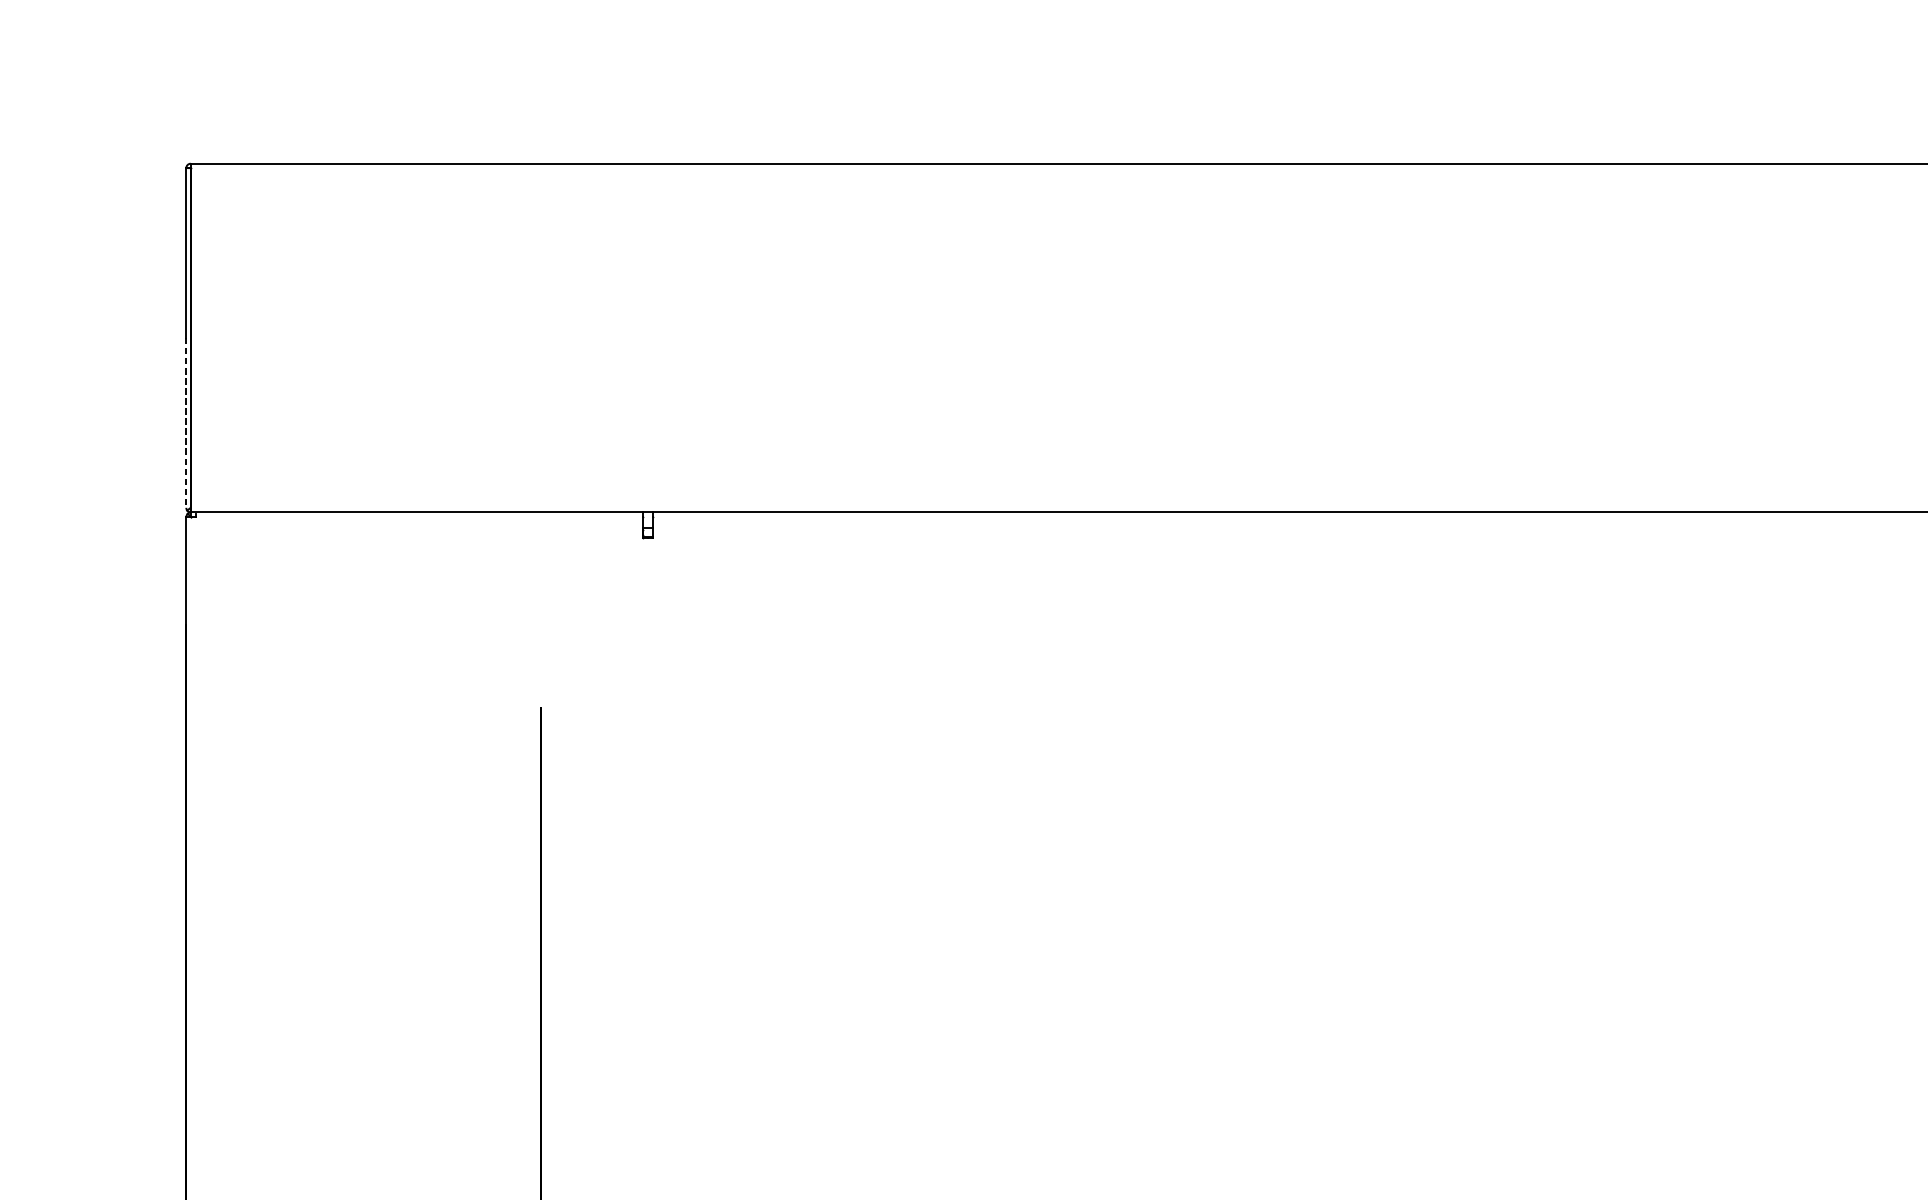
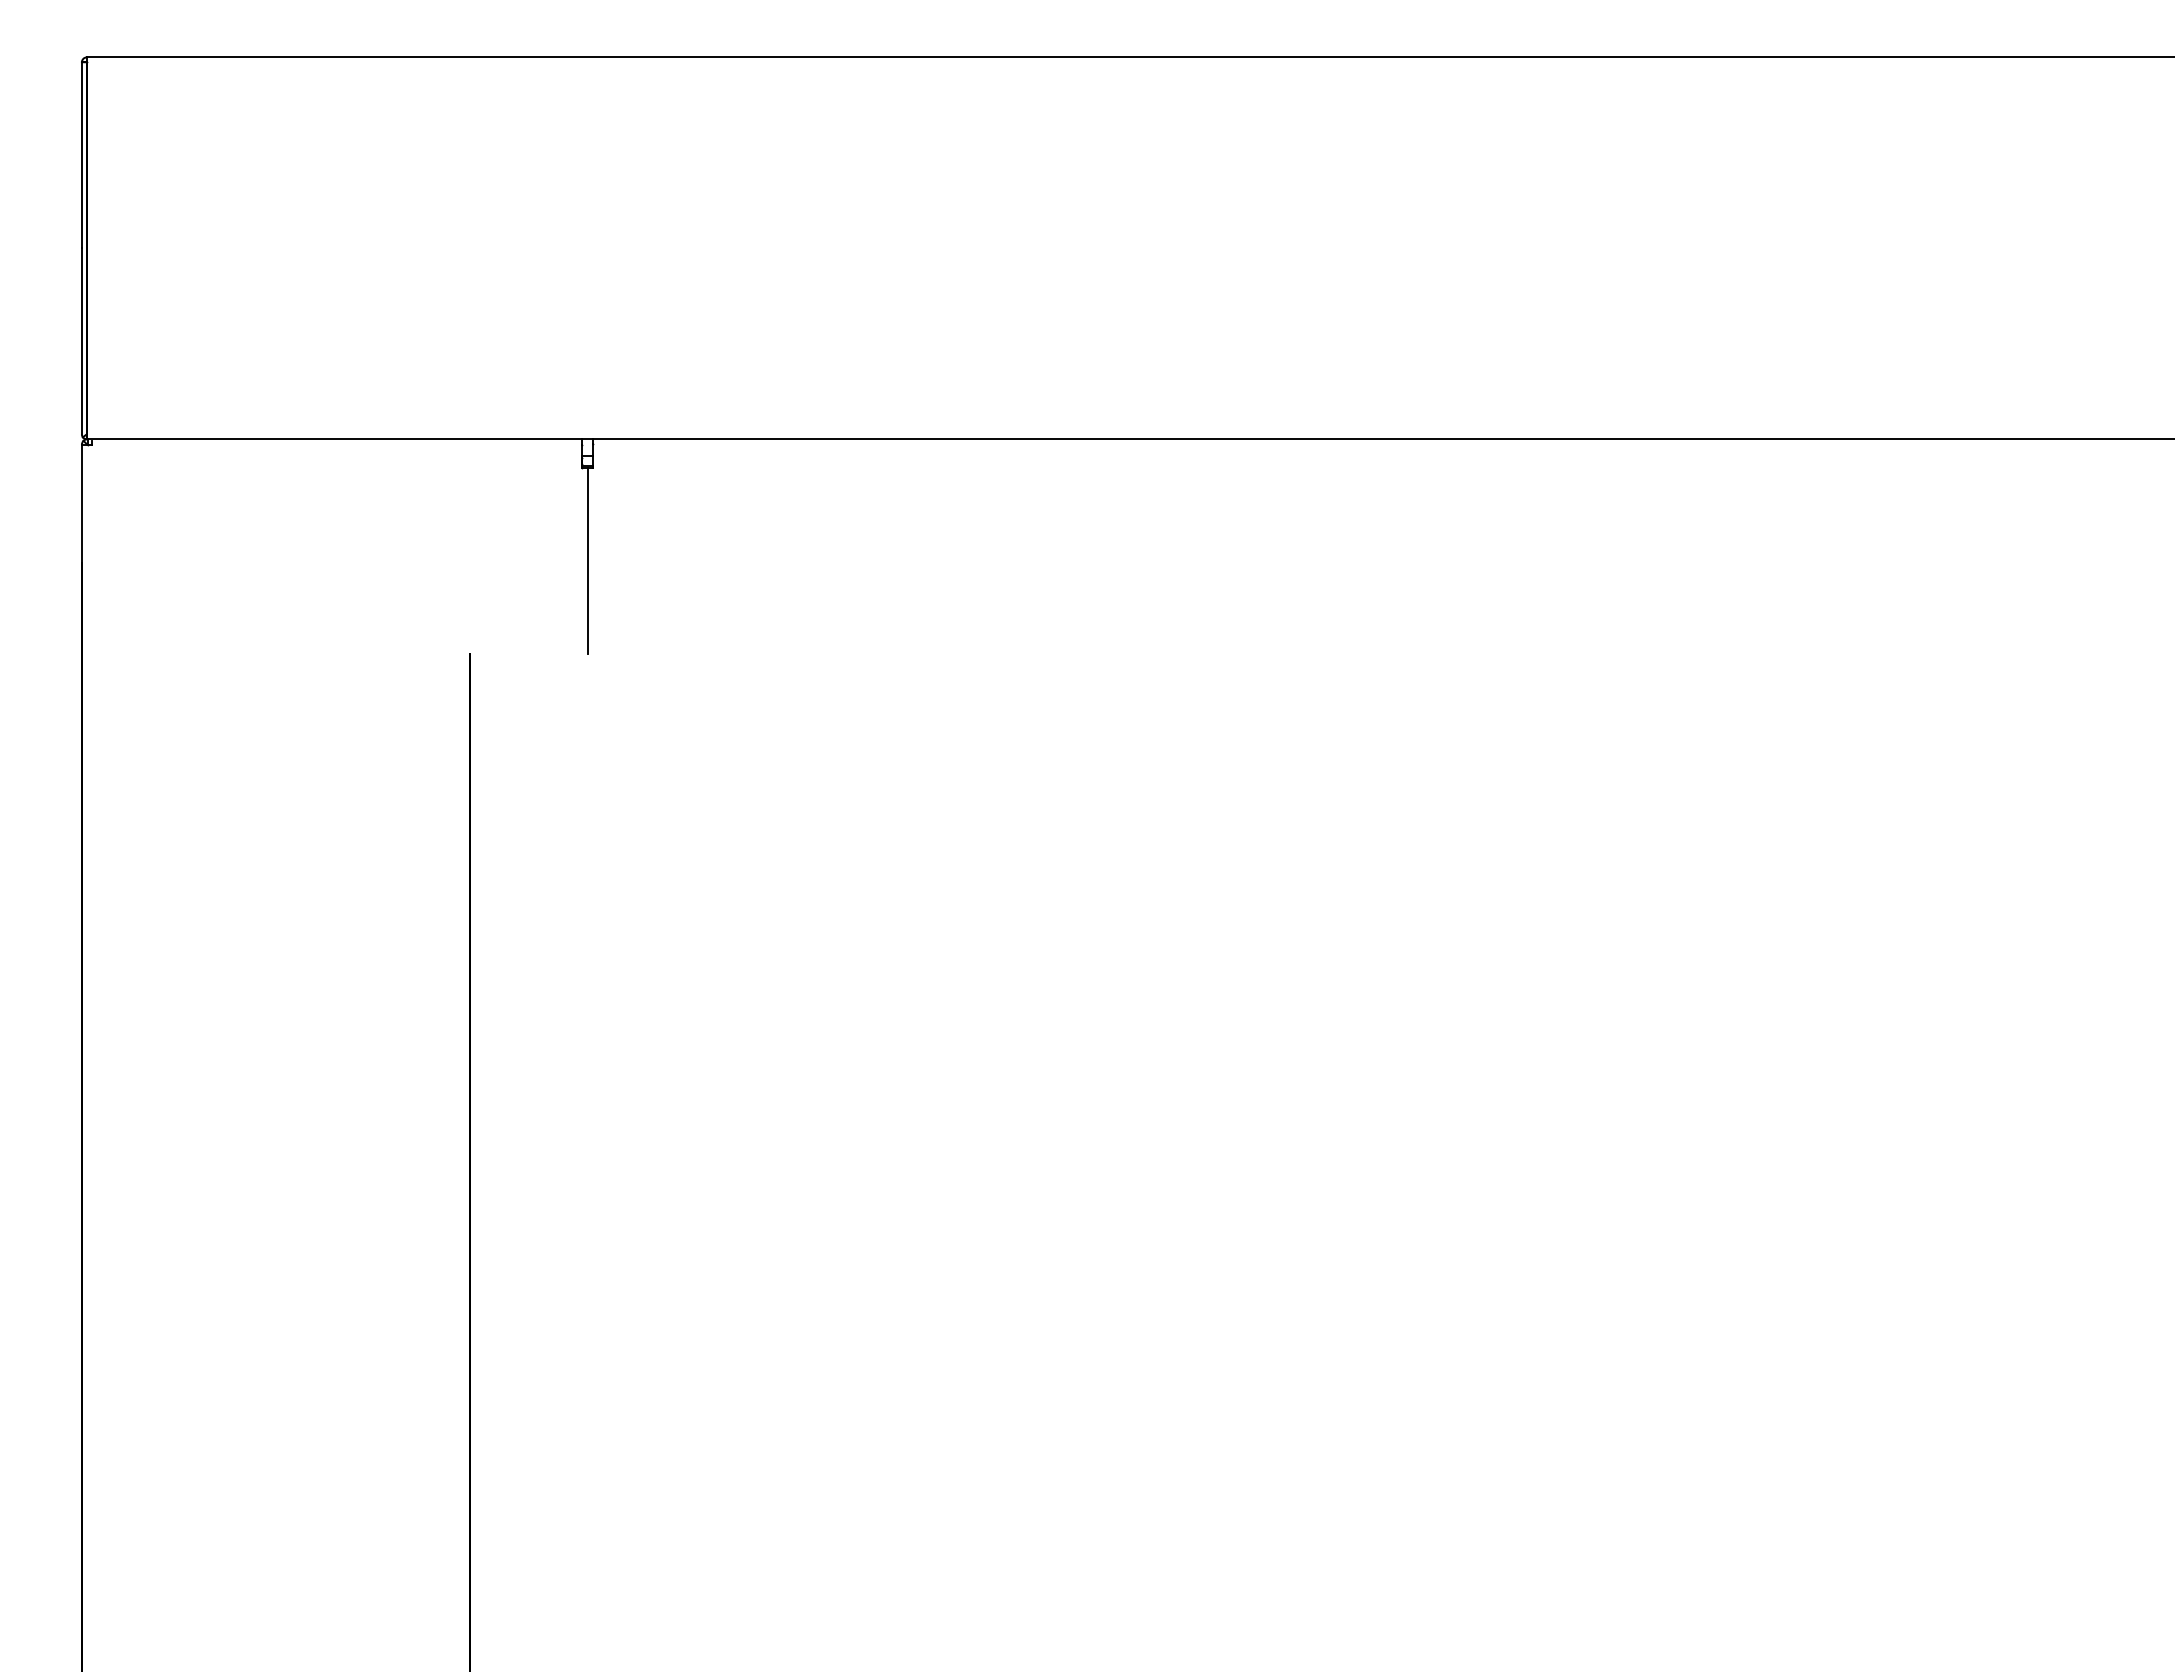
line: (185, 423) -> (81, 341), dashed -> solid
line: (647, 623) -> (587, 560), added

